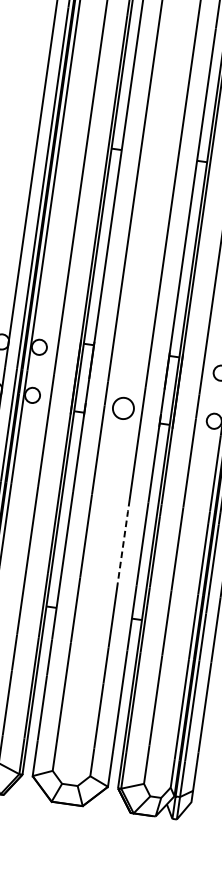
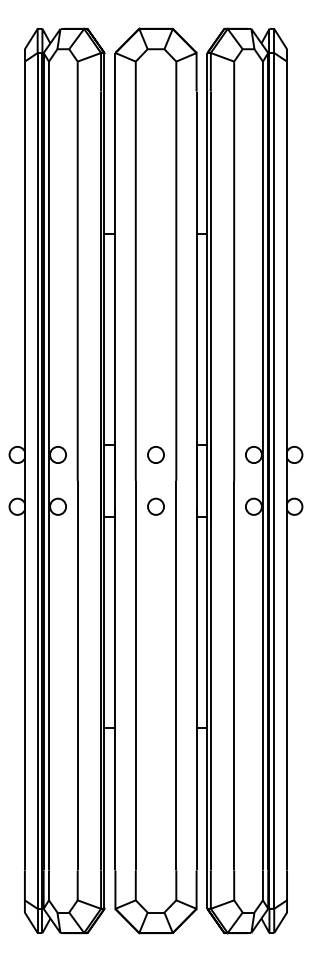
part: (129, 359) -> (155, 454), added
part: (123, 408) -> (155, 506), size x0.71
line: (123, 541) -> (176, 647), dashed -> solid

